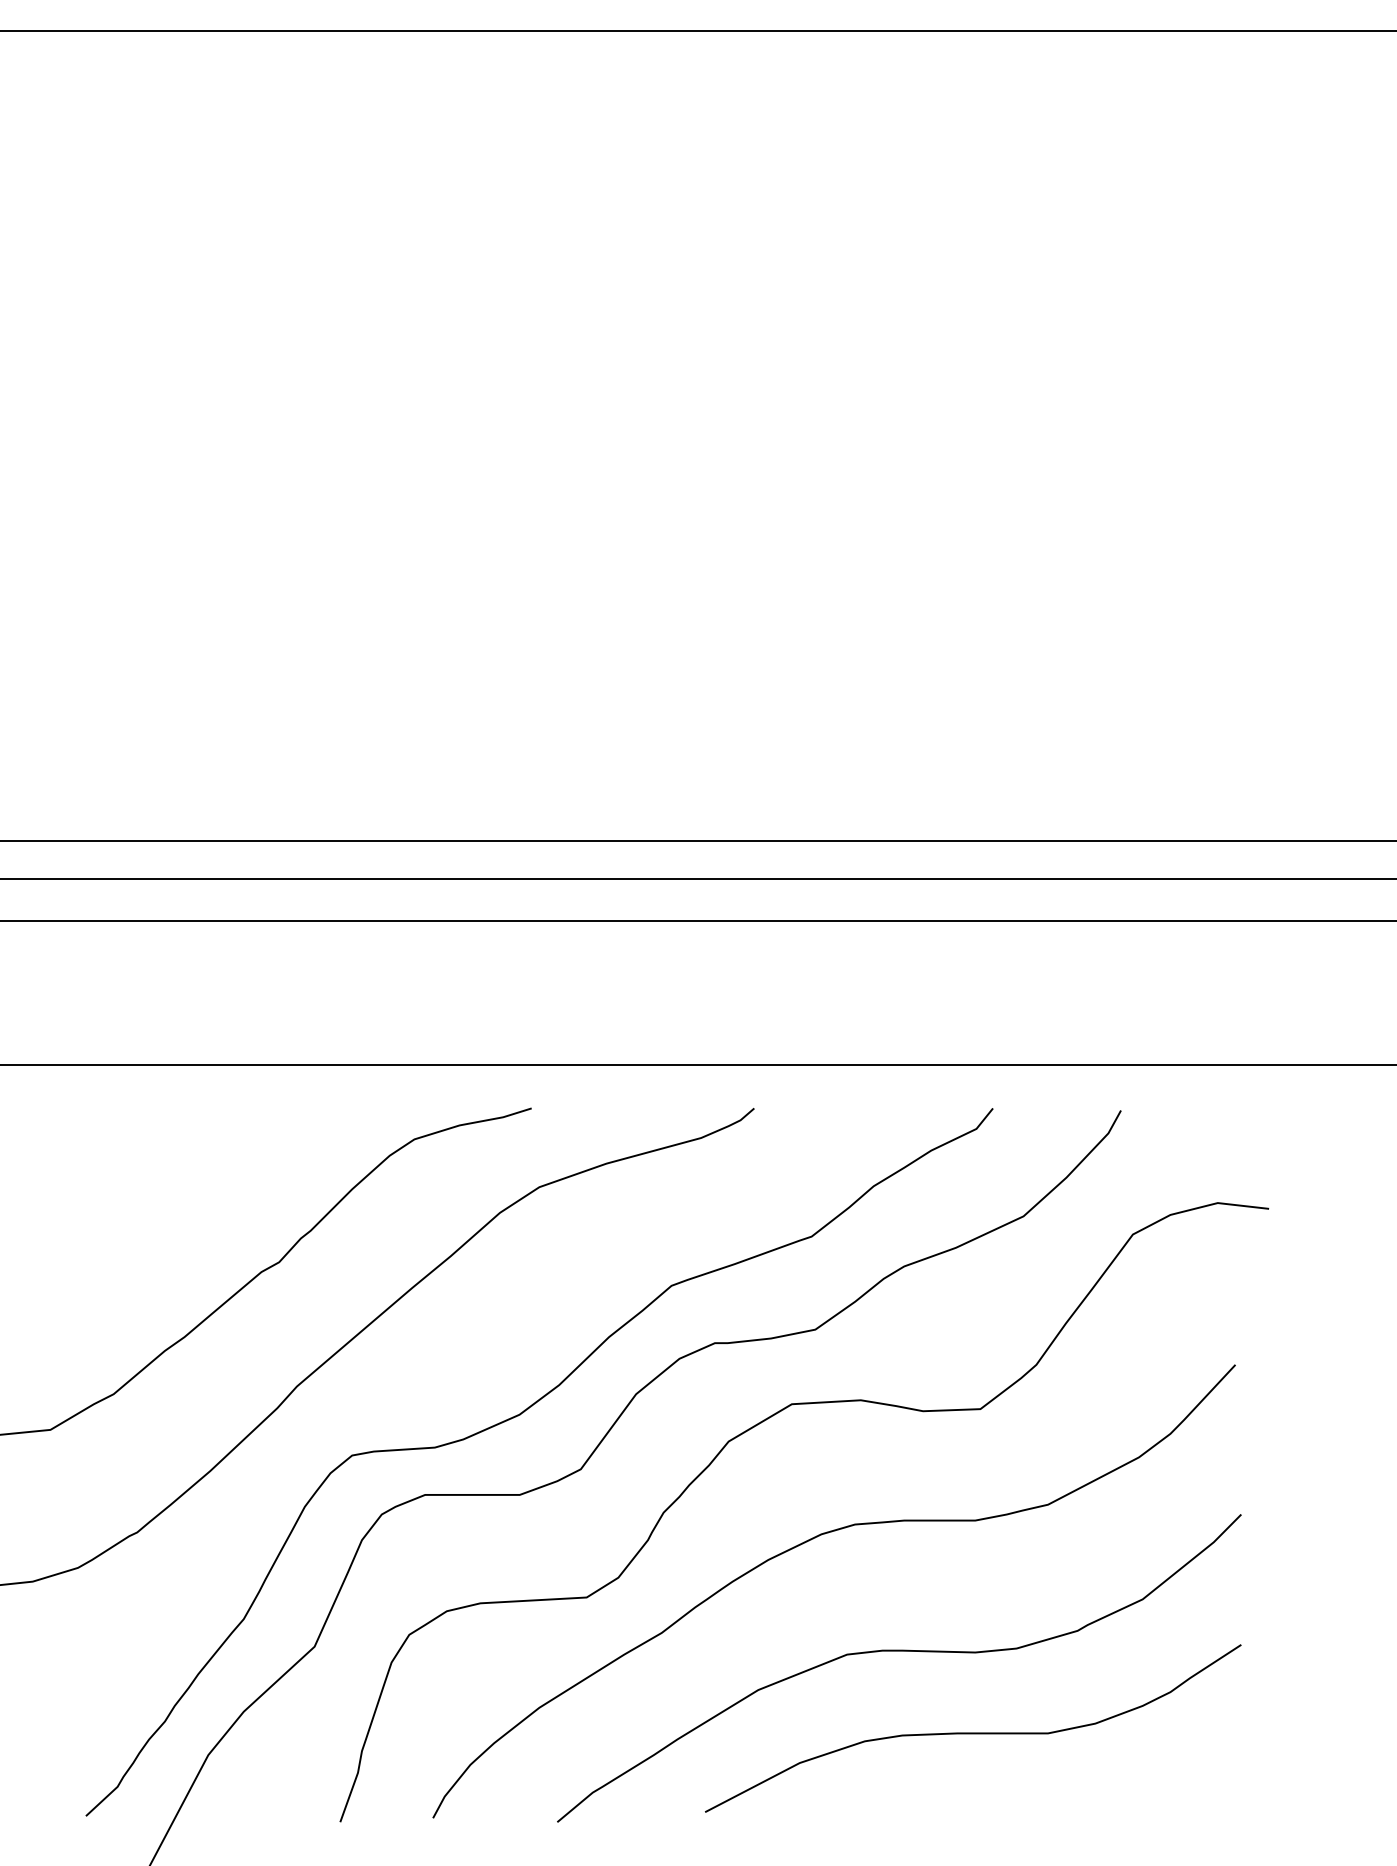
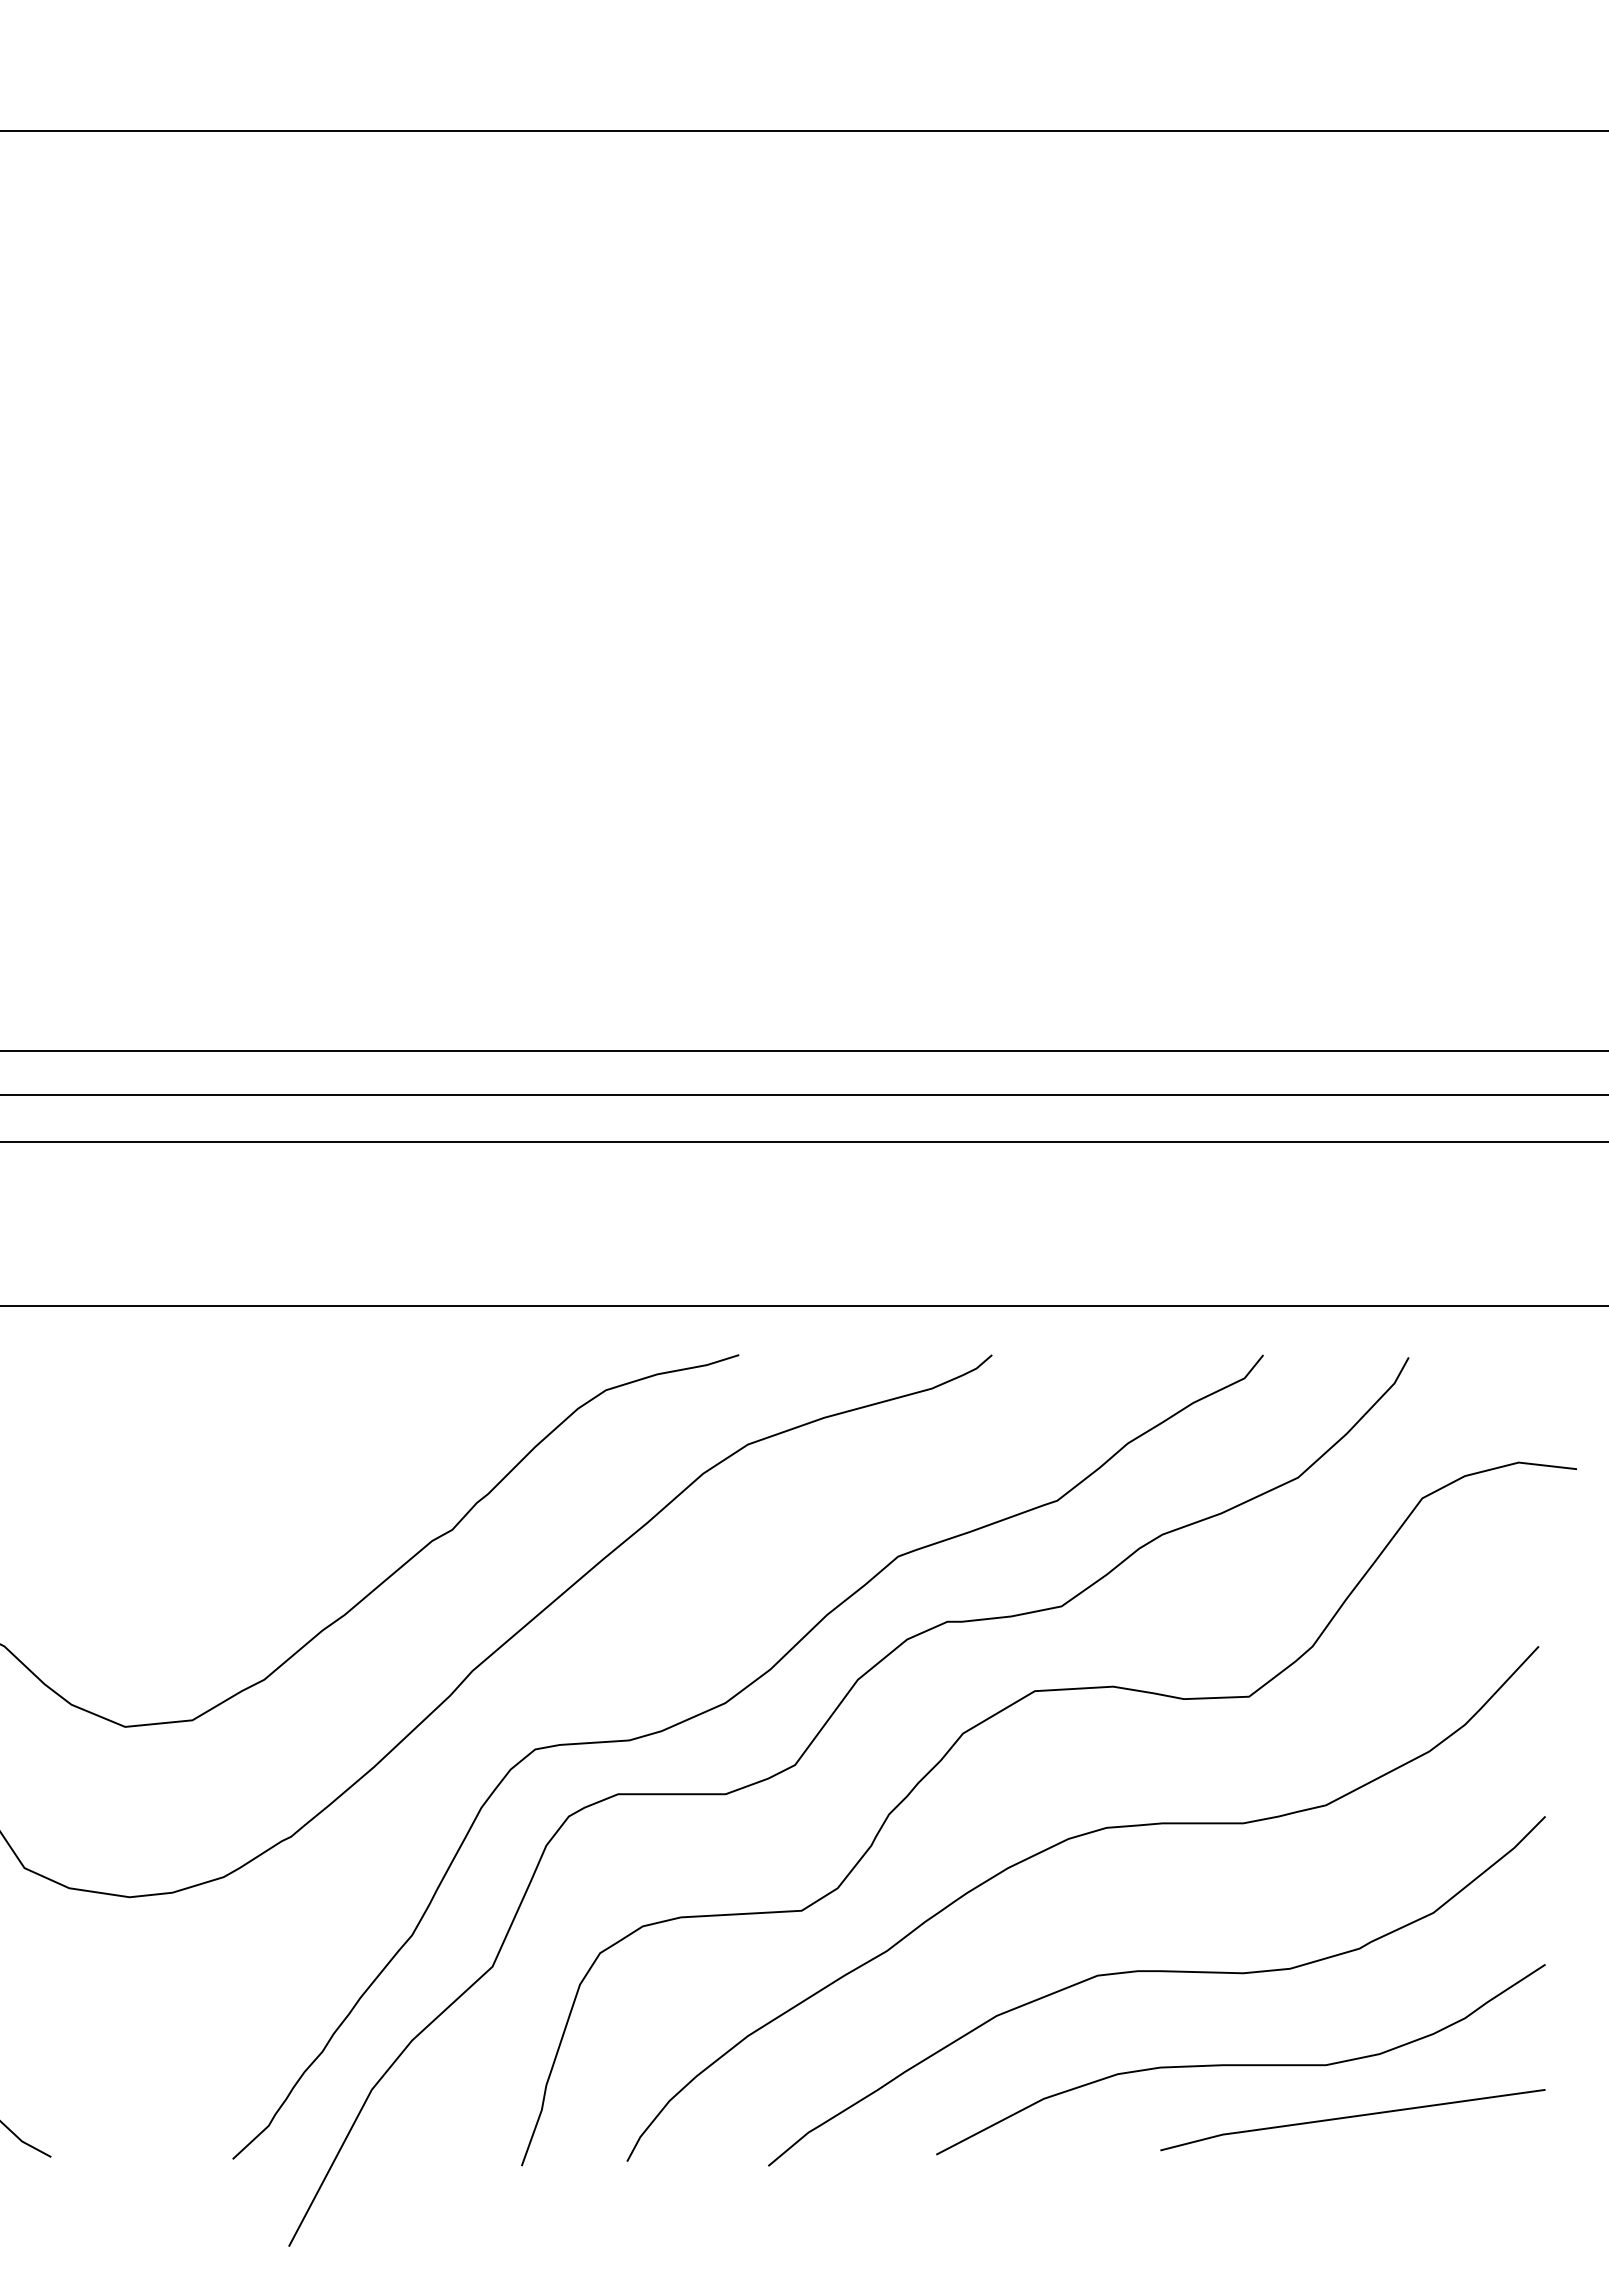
line: (1071, 1779) -> (1352, 2117), added

